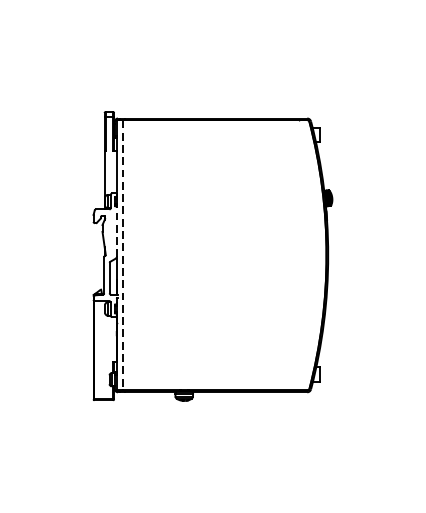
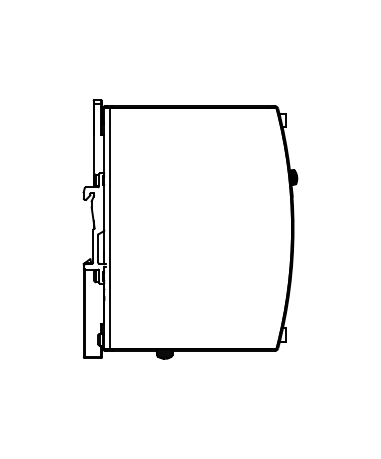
line: (116, 231) -> (104, 207), dashed -> solid
line: (123, 255) -> (110, 228), dashed -> solid

